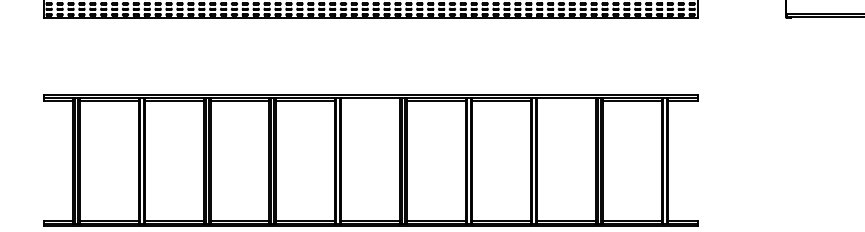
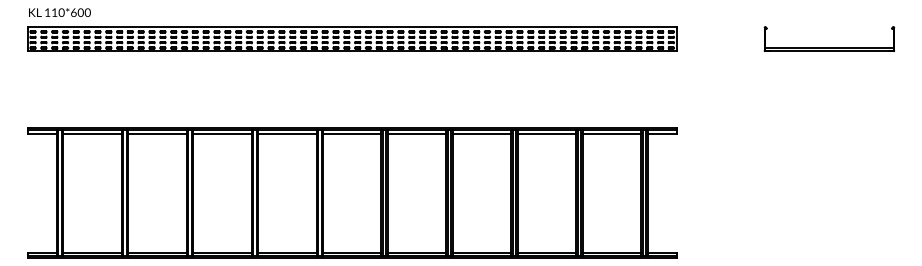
line: (370, 100) -> (352, 133), added
line: (566, 100) -> (546, 133), added

